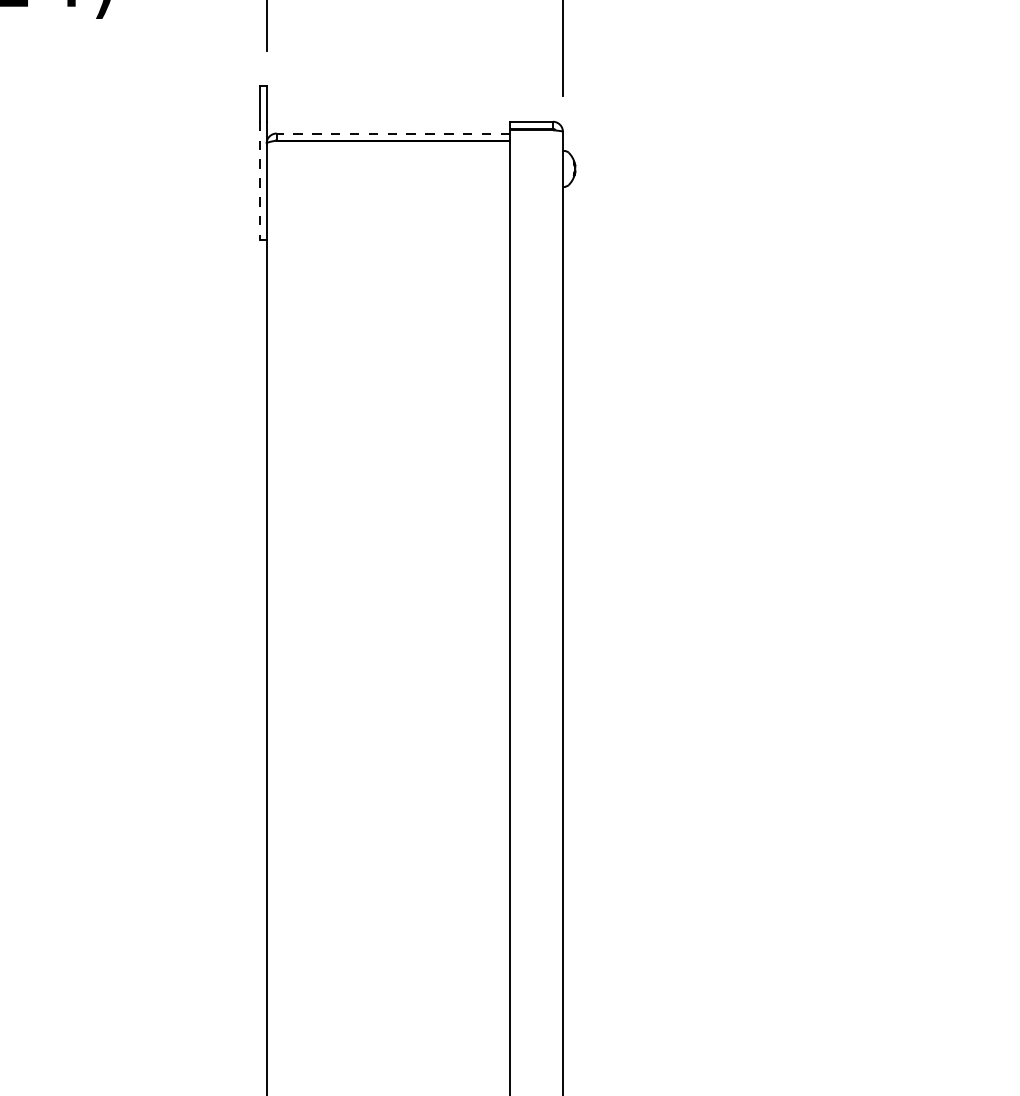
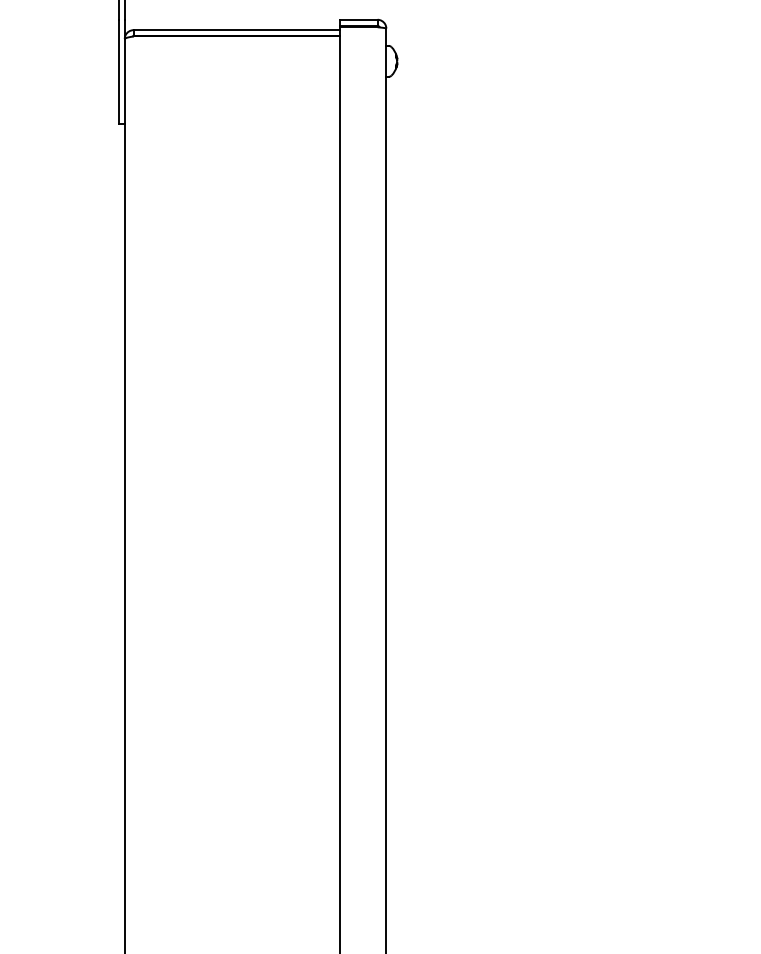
line: (393, 133) -> (236, 30), dashed -> solid
line: (259, 180) -> (118, 71), dashed -> solid

